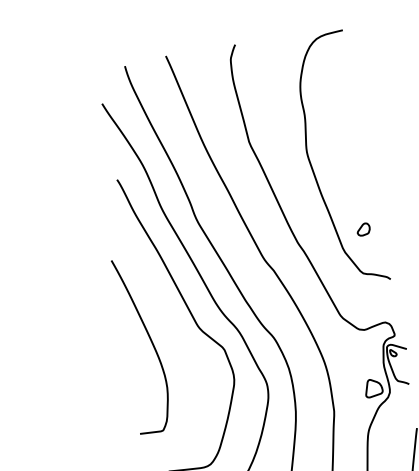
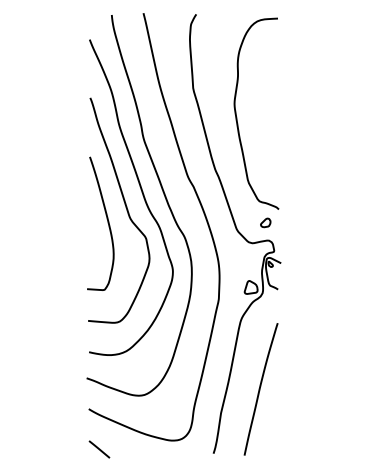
part: (363, 229) -> (265, 222), moved
curve: (150, 343) -> (107, 223), moved

